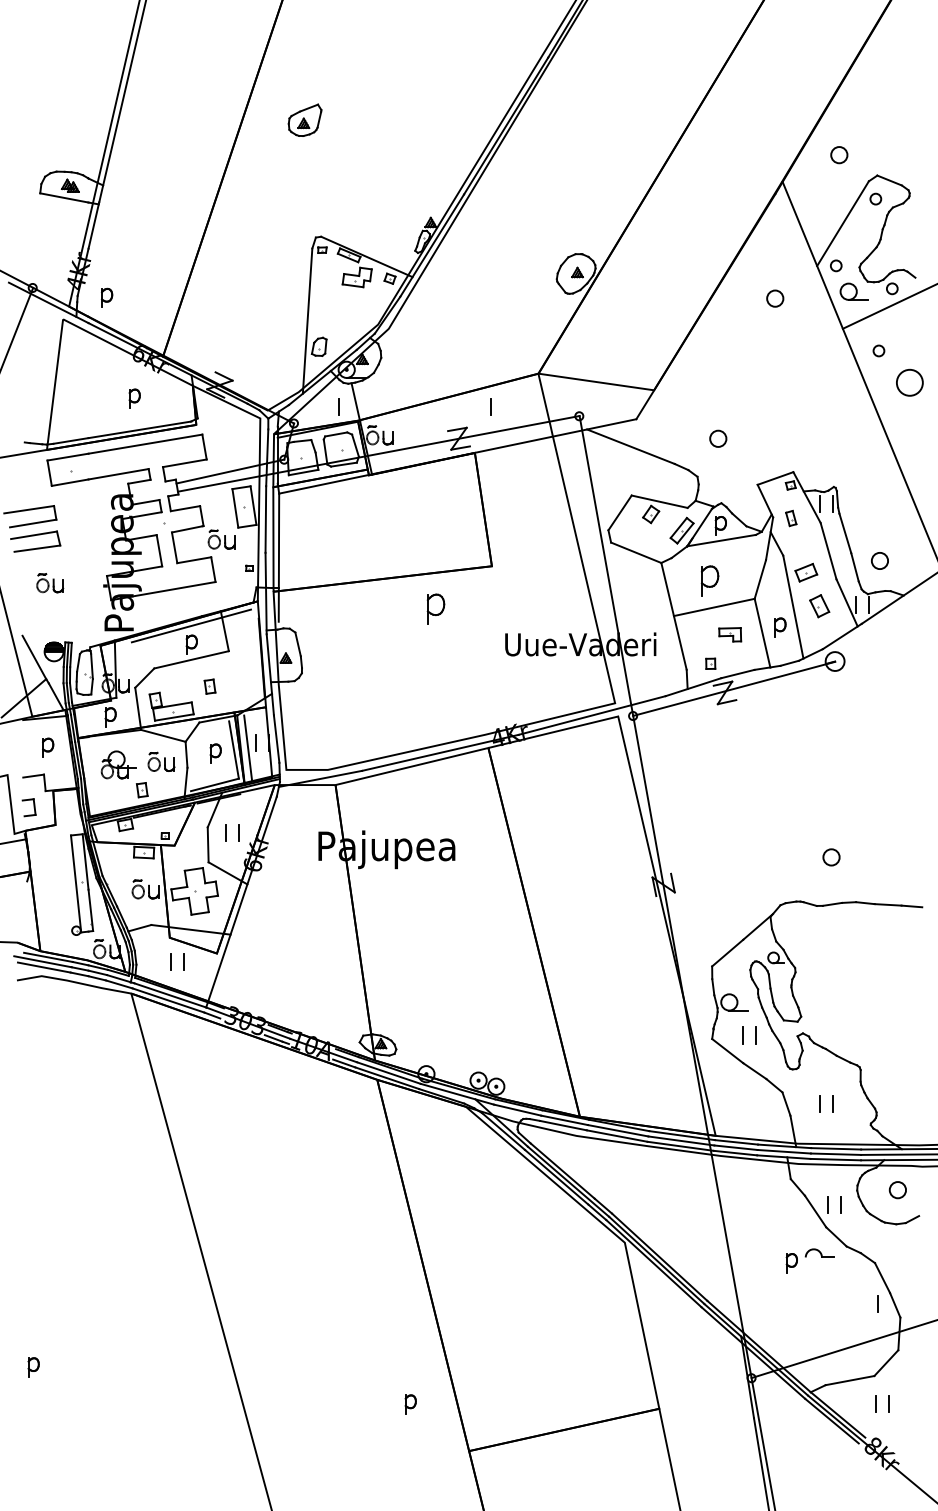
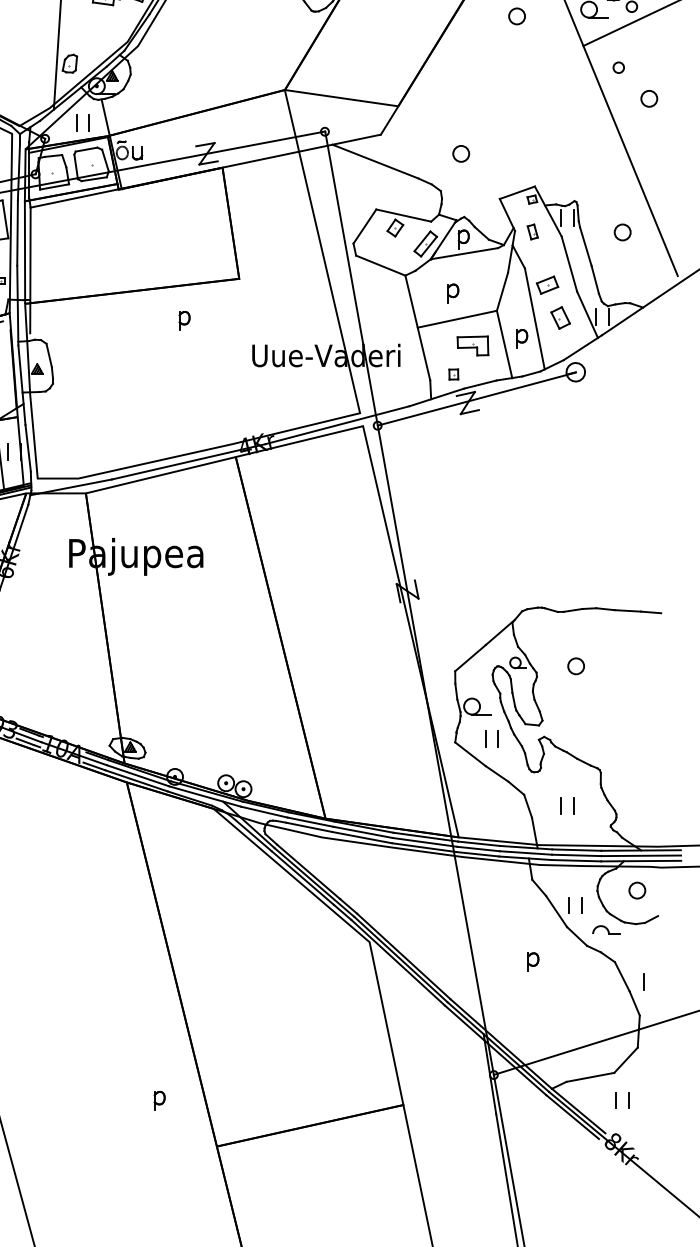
circle: (910, 382) -> (649, 98), size x0.62
line: (490, 406) -> (76, 122), moved
circle: (879, 560) -> (622, 232), moved
part: (710, 581) -> (453, 293), size x0.62
part: (436, 608) -> (184, 320), size x0.62
part: (729, 634) -> (472, 345), size x1.43
circle: (831, 857) -> (576, 666), moved
part: (819, 1252) -> (606, 929), moved
line: (877, 1303) -> (643, 981), moved

